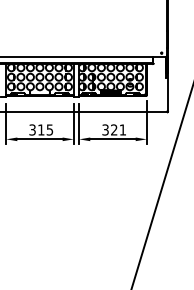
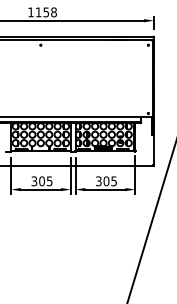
text: (40, 130) -> (41, 181), 315 -> 305
text: (117, 130) -> (109, 181), 321 -> 305

